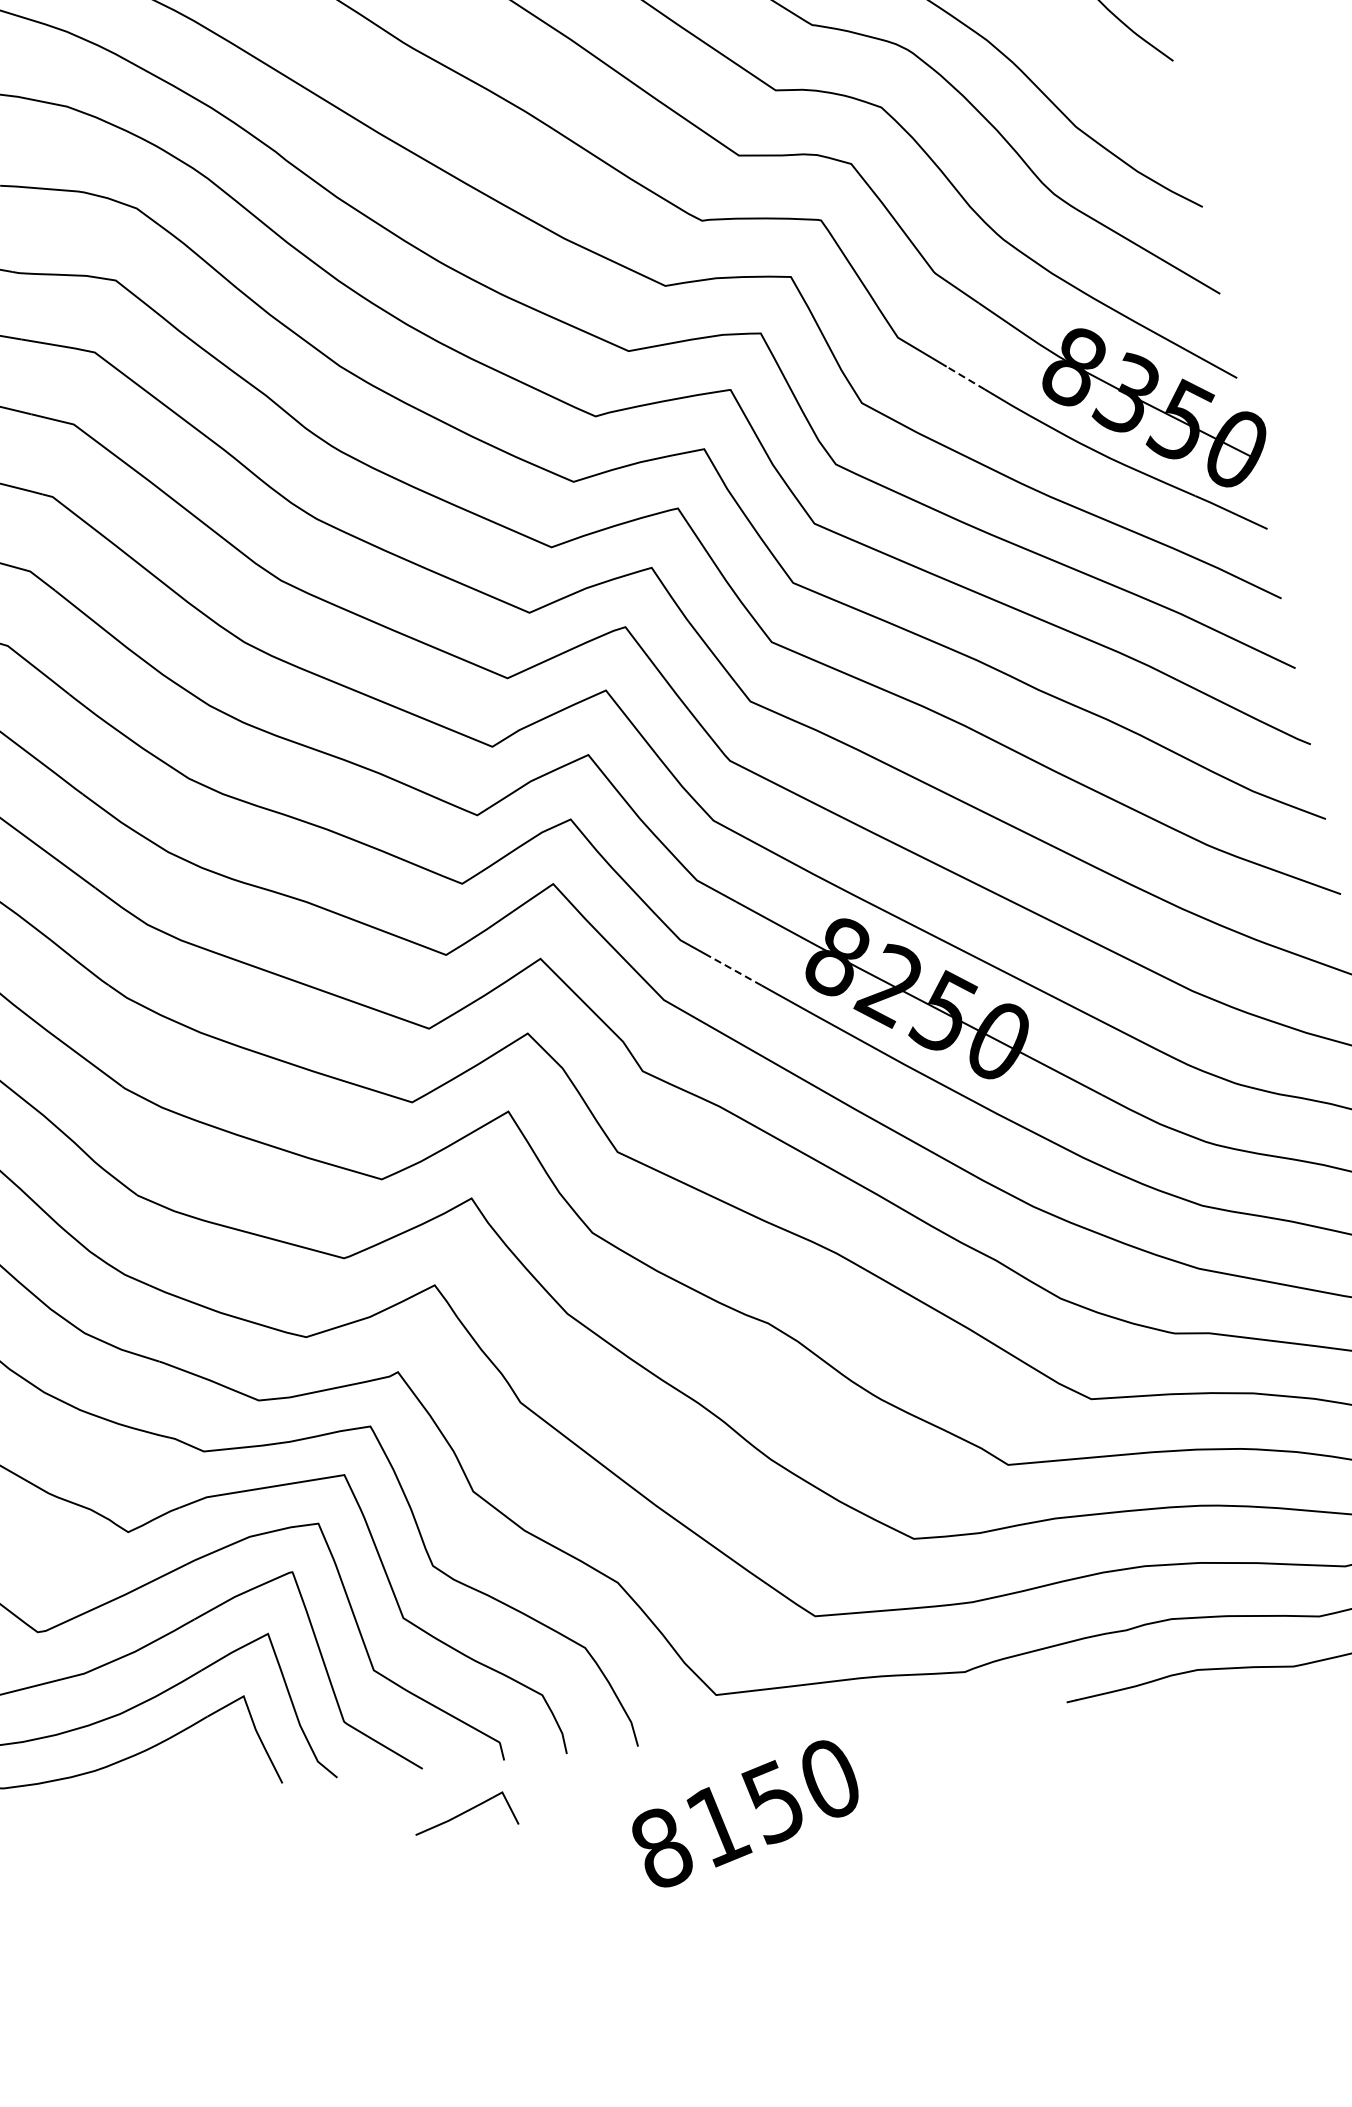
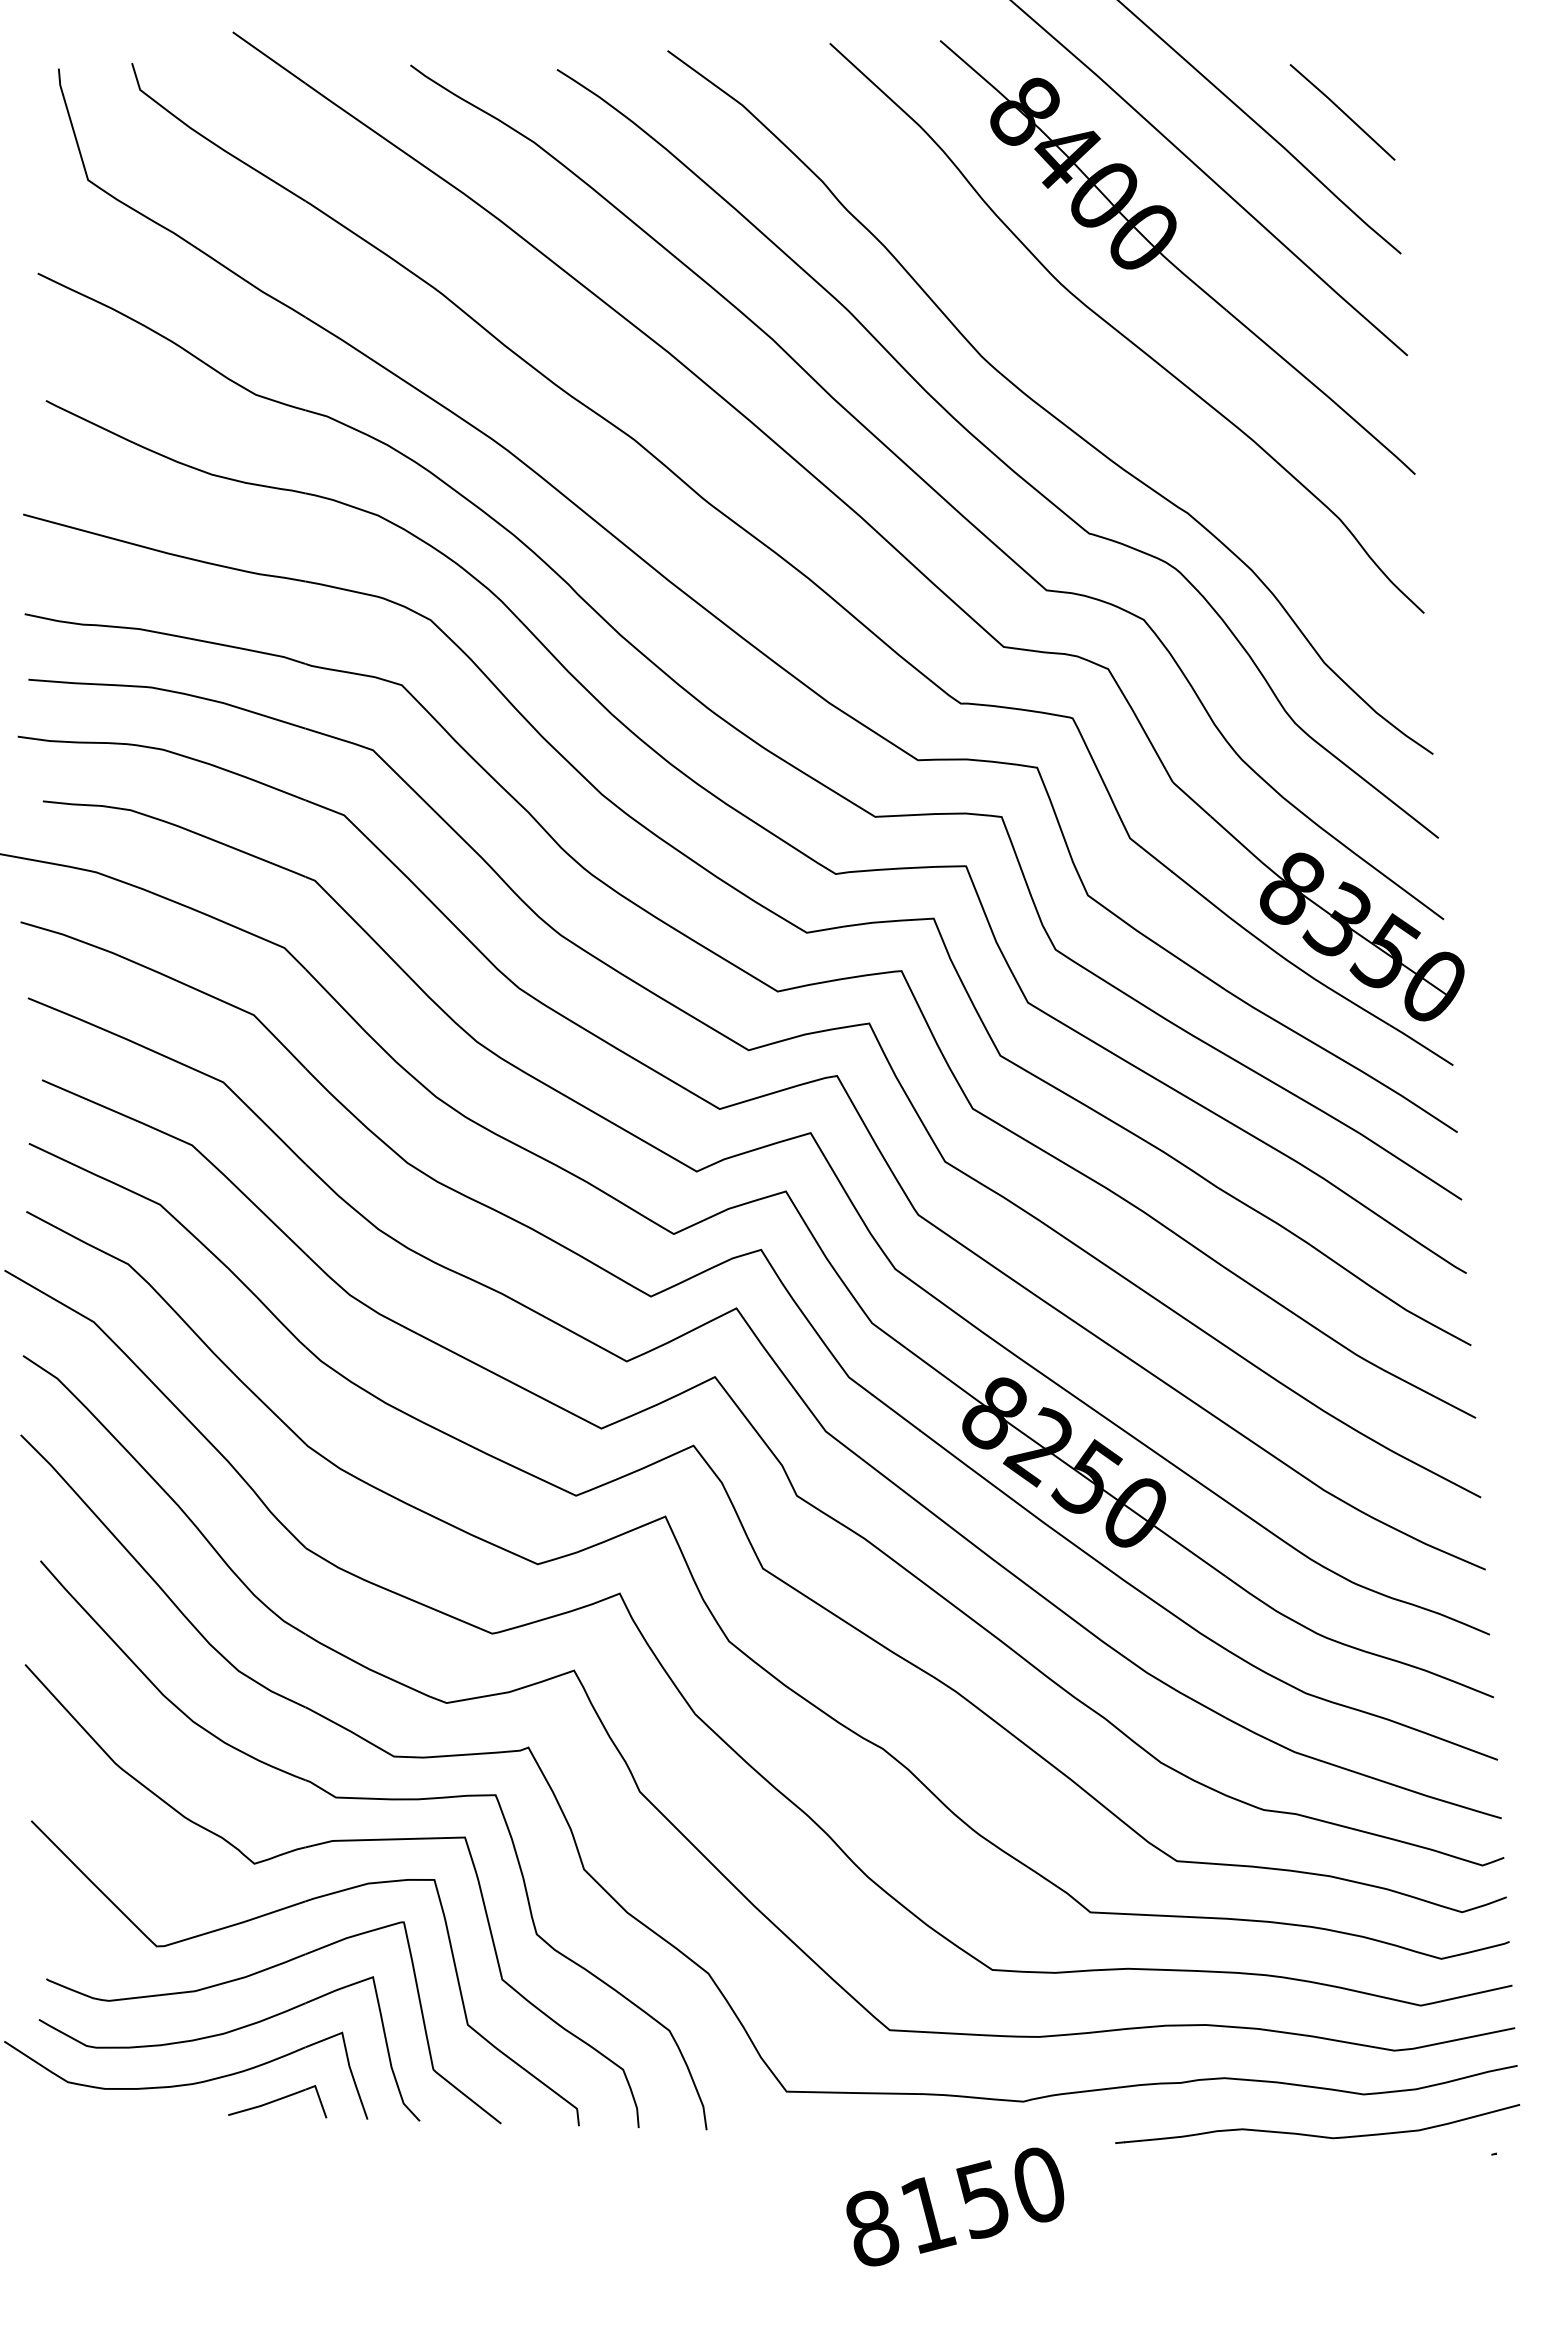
line: (965, 377) -> (1188, 884), dashed -> solid
line: (733, 970) -> (895, 1412), dashed -> solid
part: (465, 1813) -> (277, 2101), moved
text: (745, 1813) -> (955, 2206), moved

